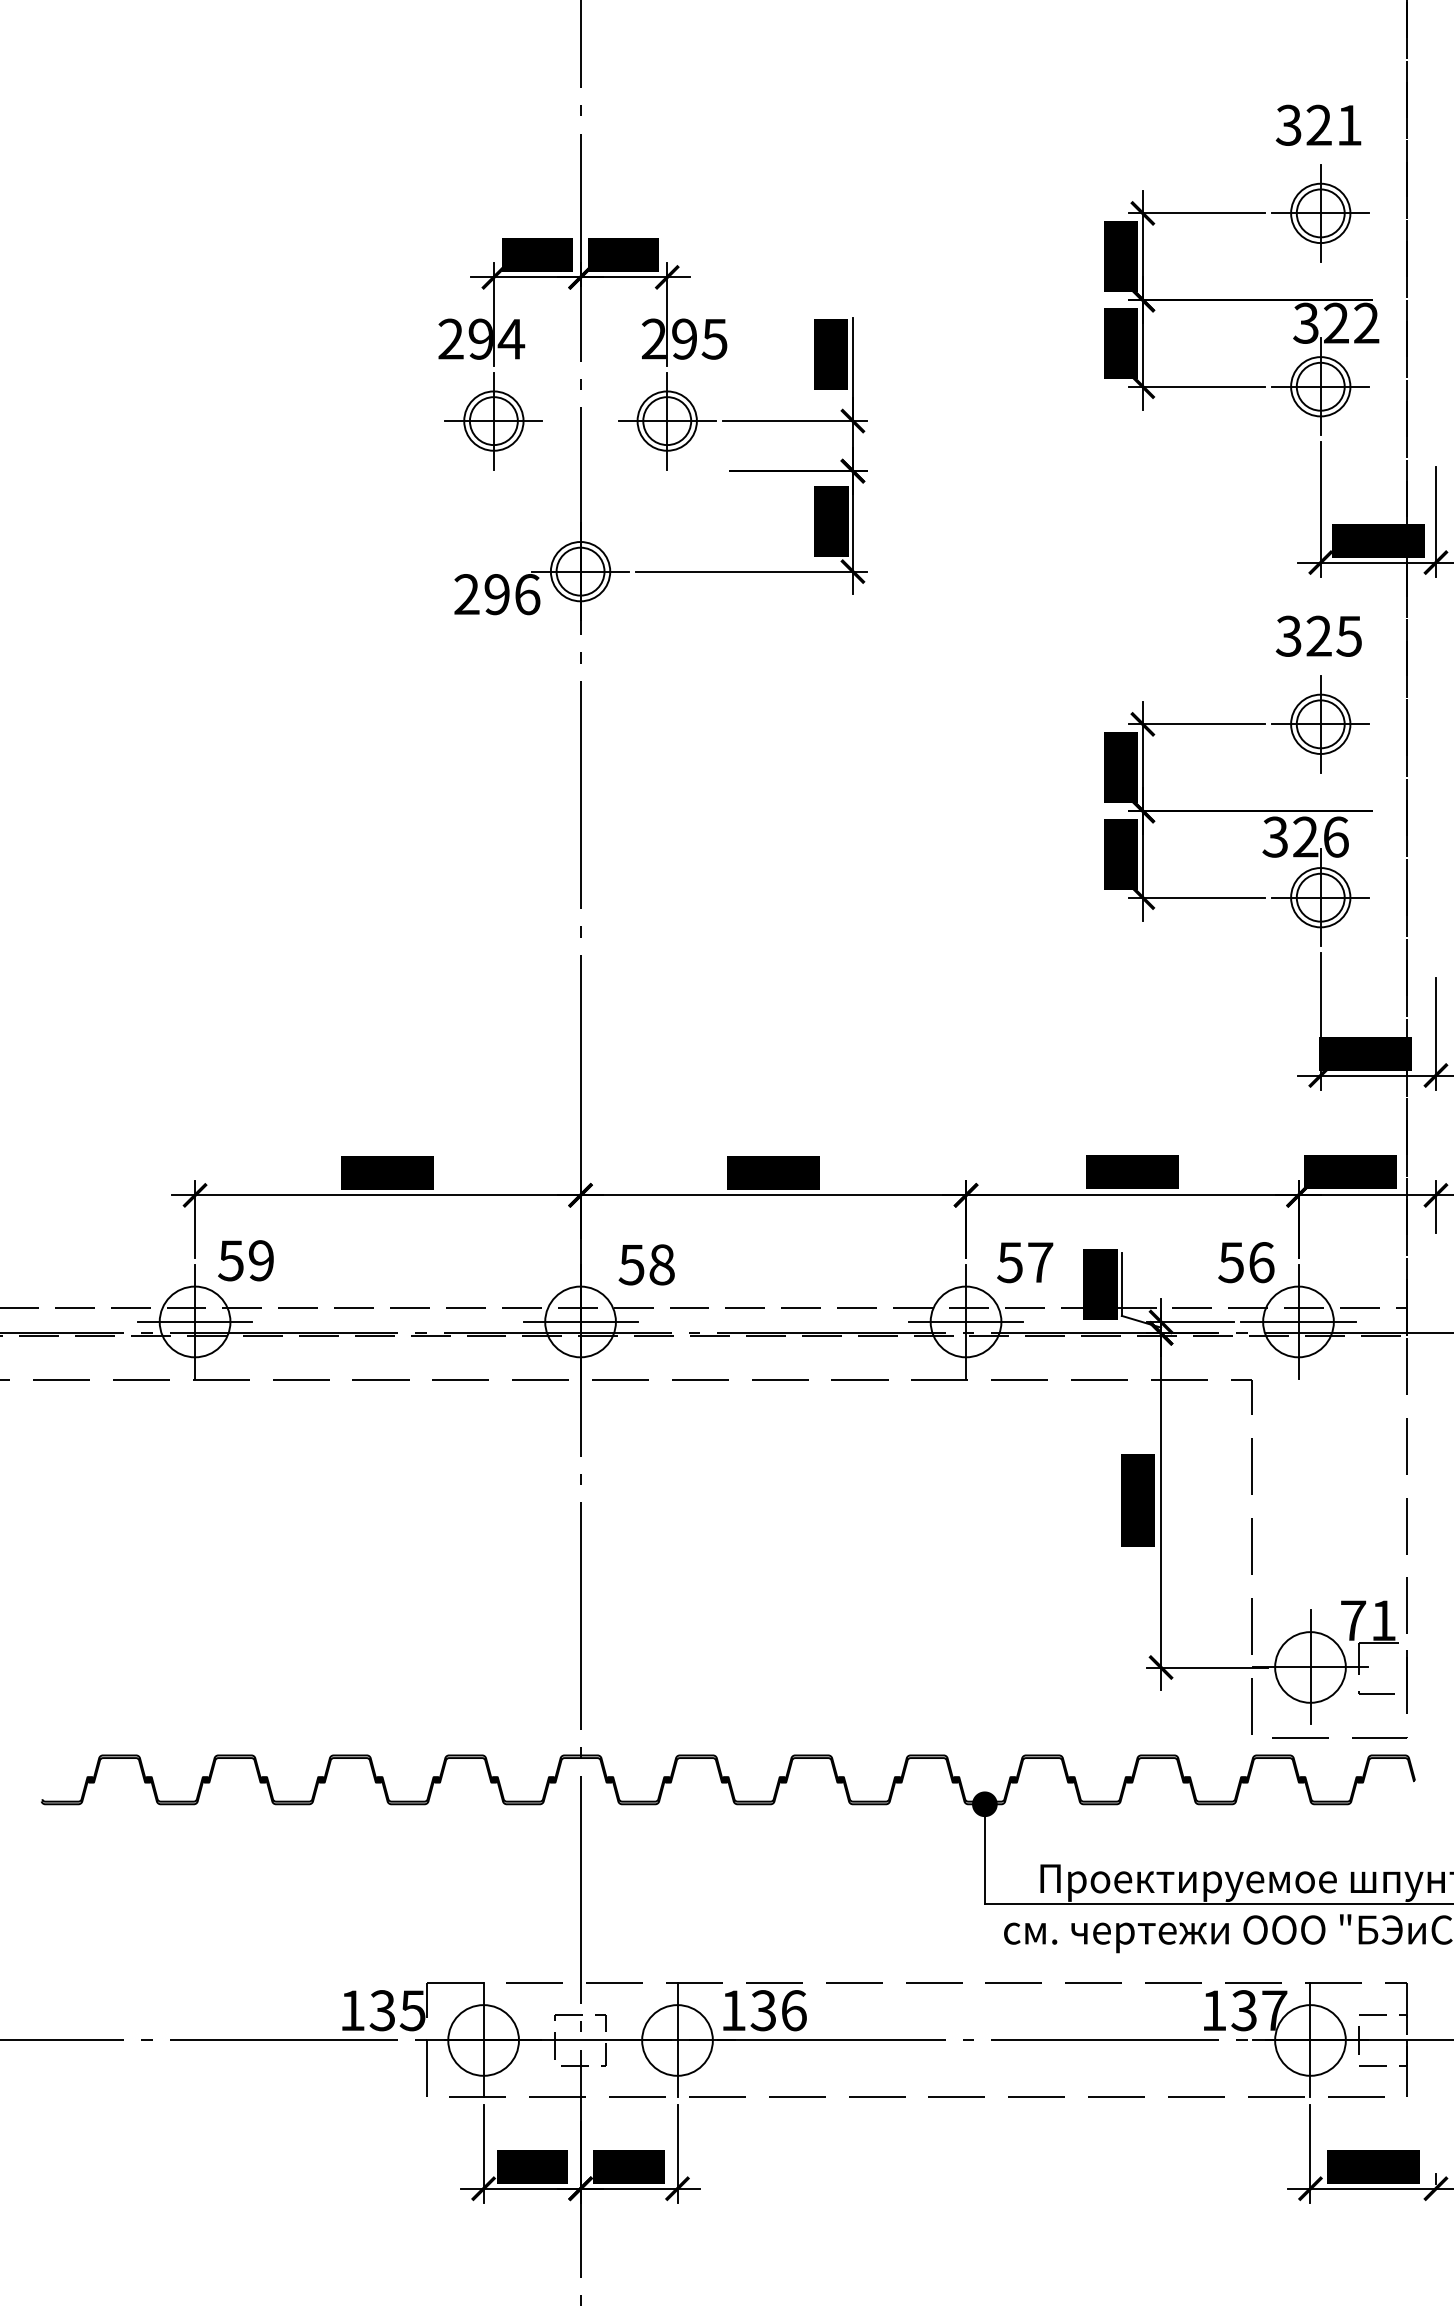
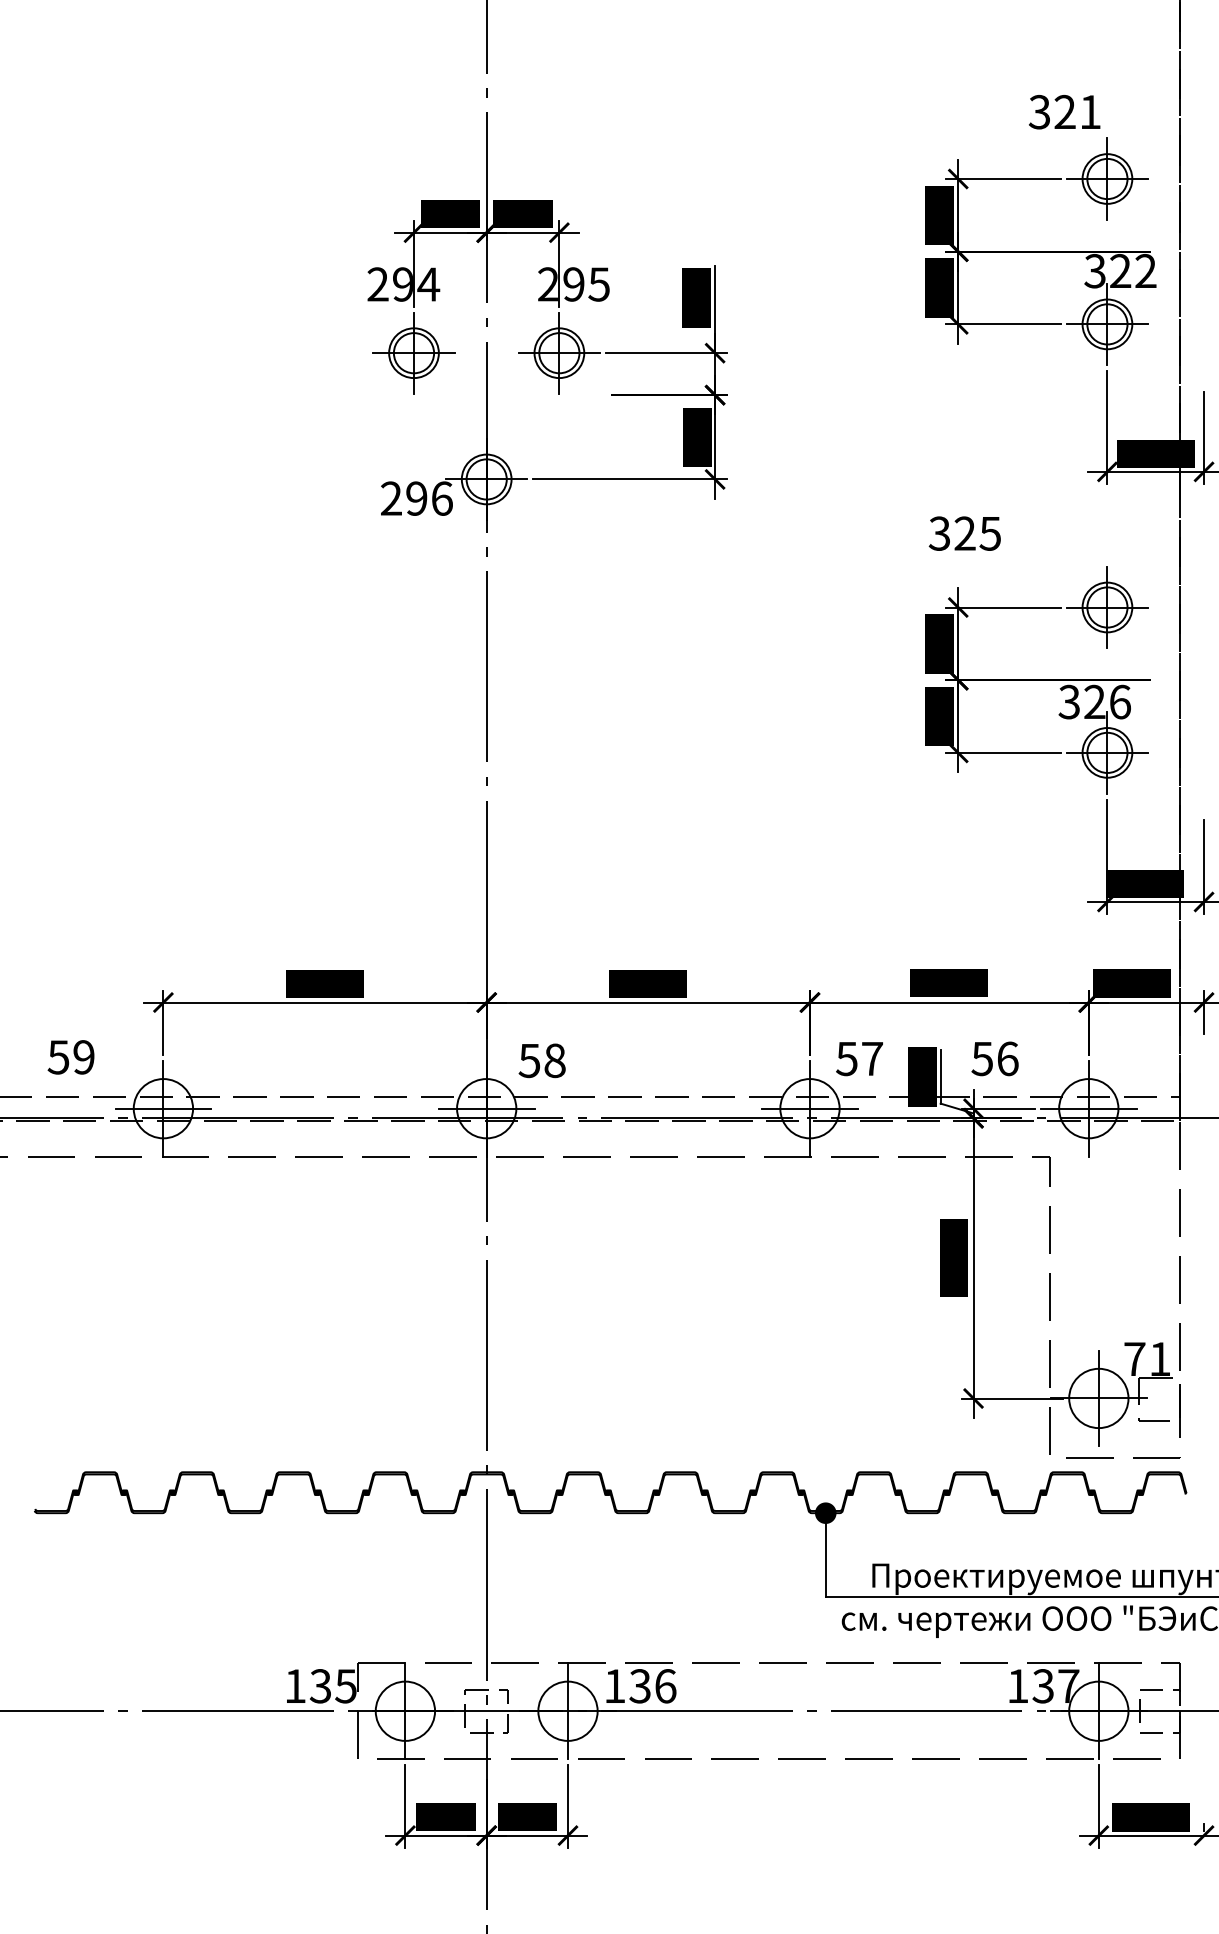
text: (1318, 125) -> (1064, 112), moved
text: (1318, 636) -> (964, 533), moved
text: (245, 1260) -> (70, 1057), moved
text: (1245, 1262) -> (994, 1058), moved

